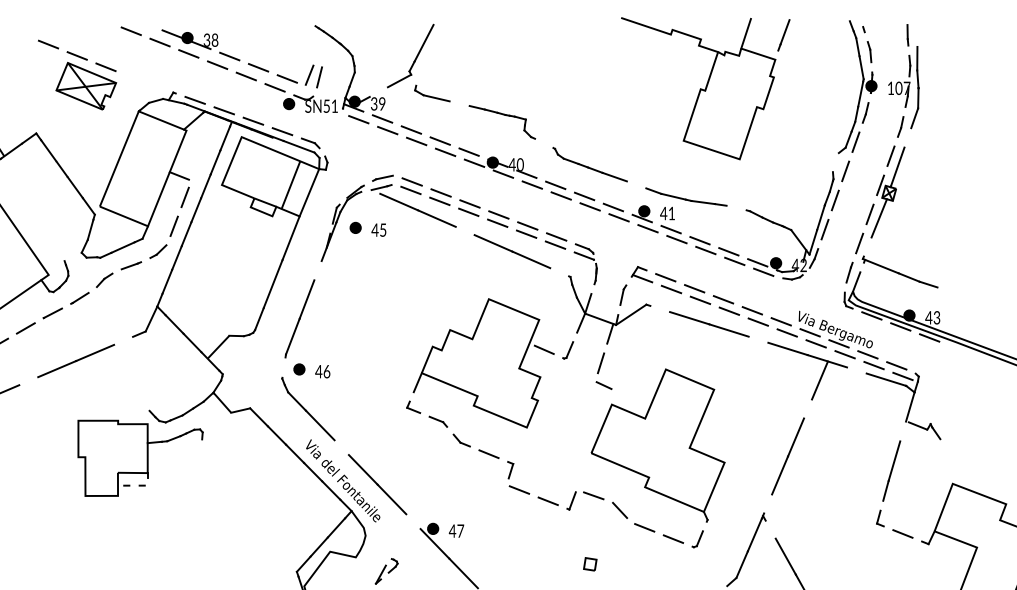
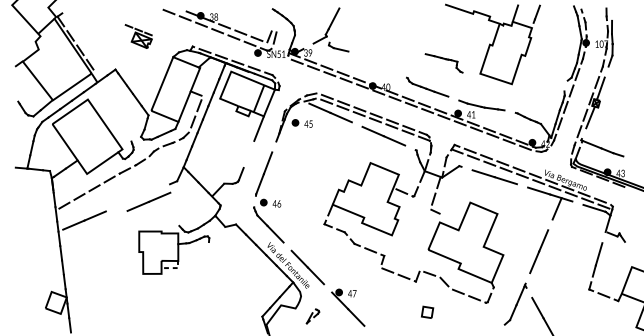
part: (77, 74) -> (138, 36), size x0.6
part: (501, 122) -> (443, 63), moved
line: (272, 284) -> (248, 154), removed
line: (75, 360) -> (148, 201), moved
part: (589, 564) -> (427, 312), size x1.6

